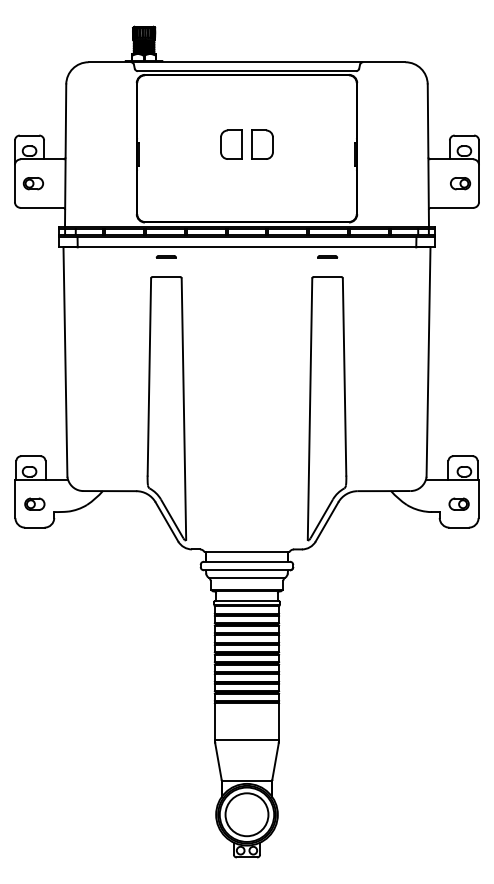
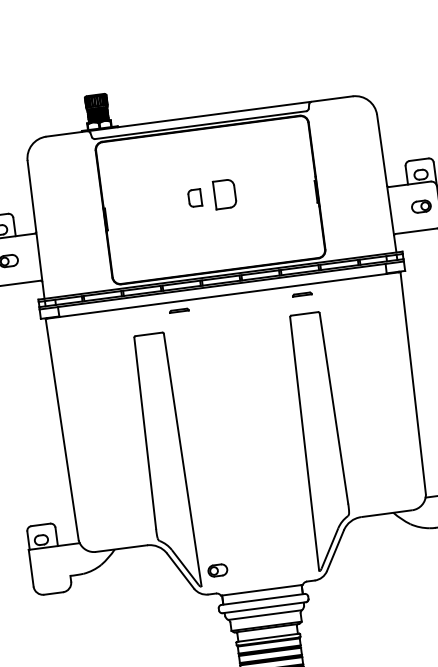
part: (231, 144) -> (195, 198), size x0.6
line: (165, 256) -> (178, 310), moved
part: (34, 503) -> (217, 569), moved

